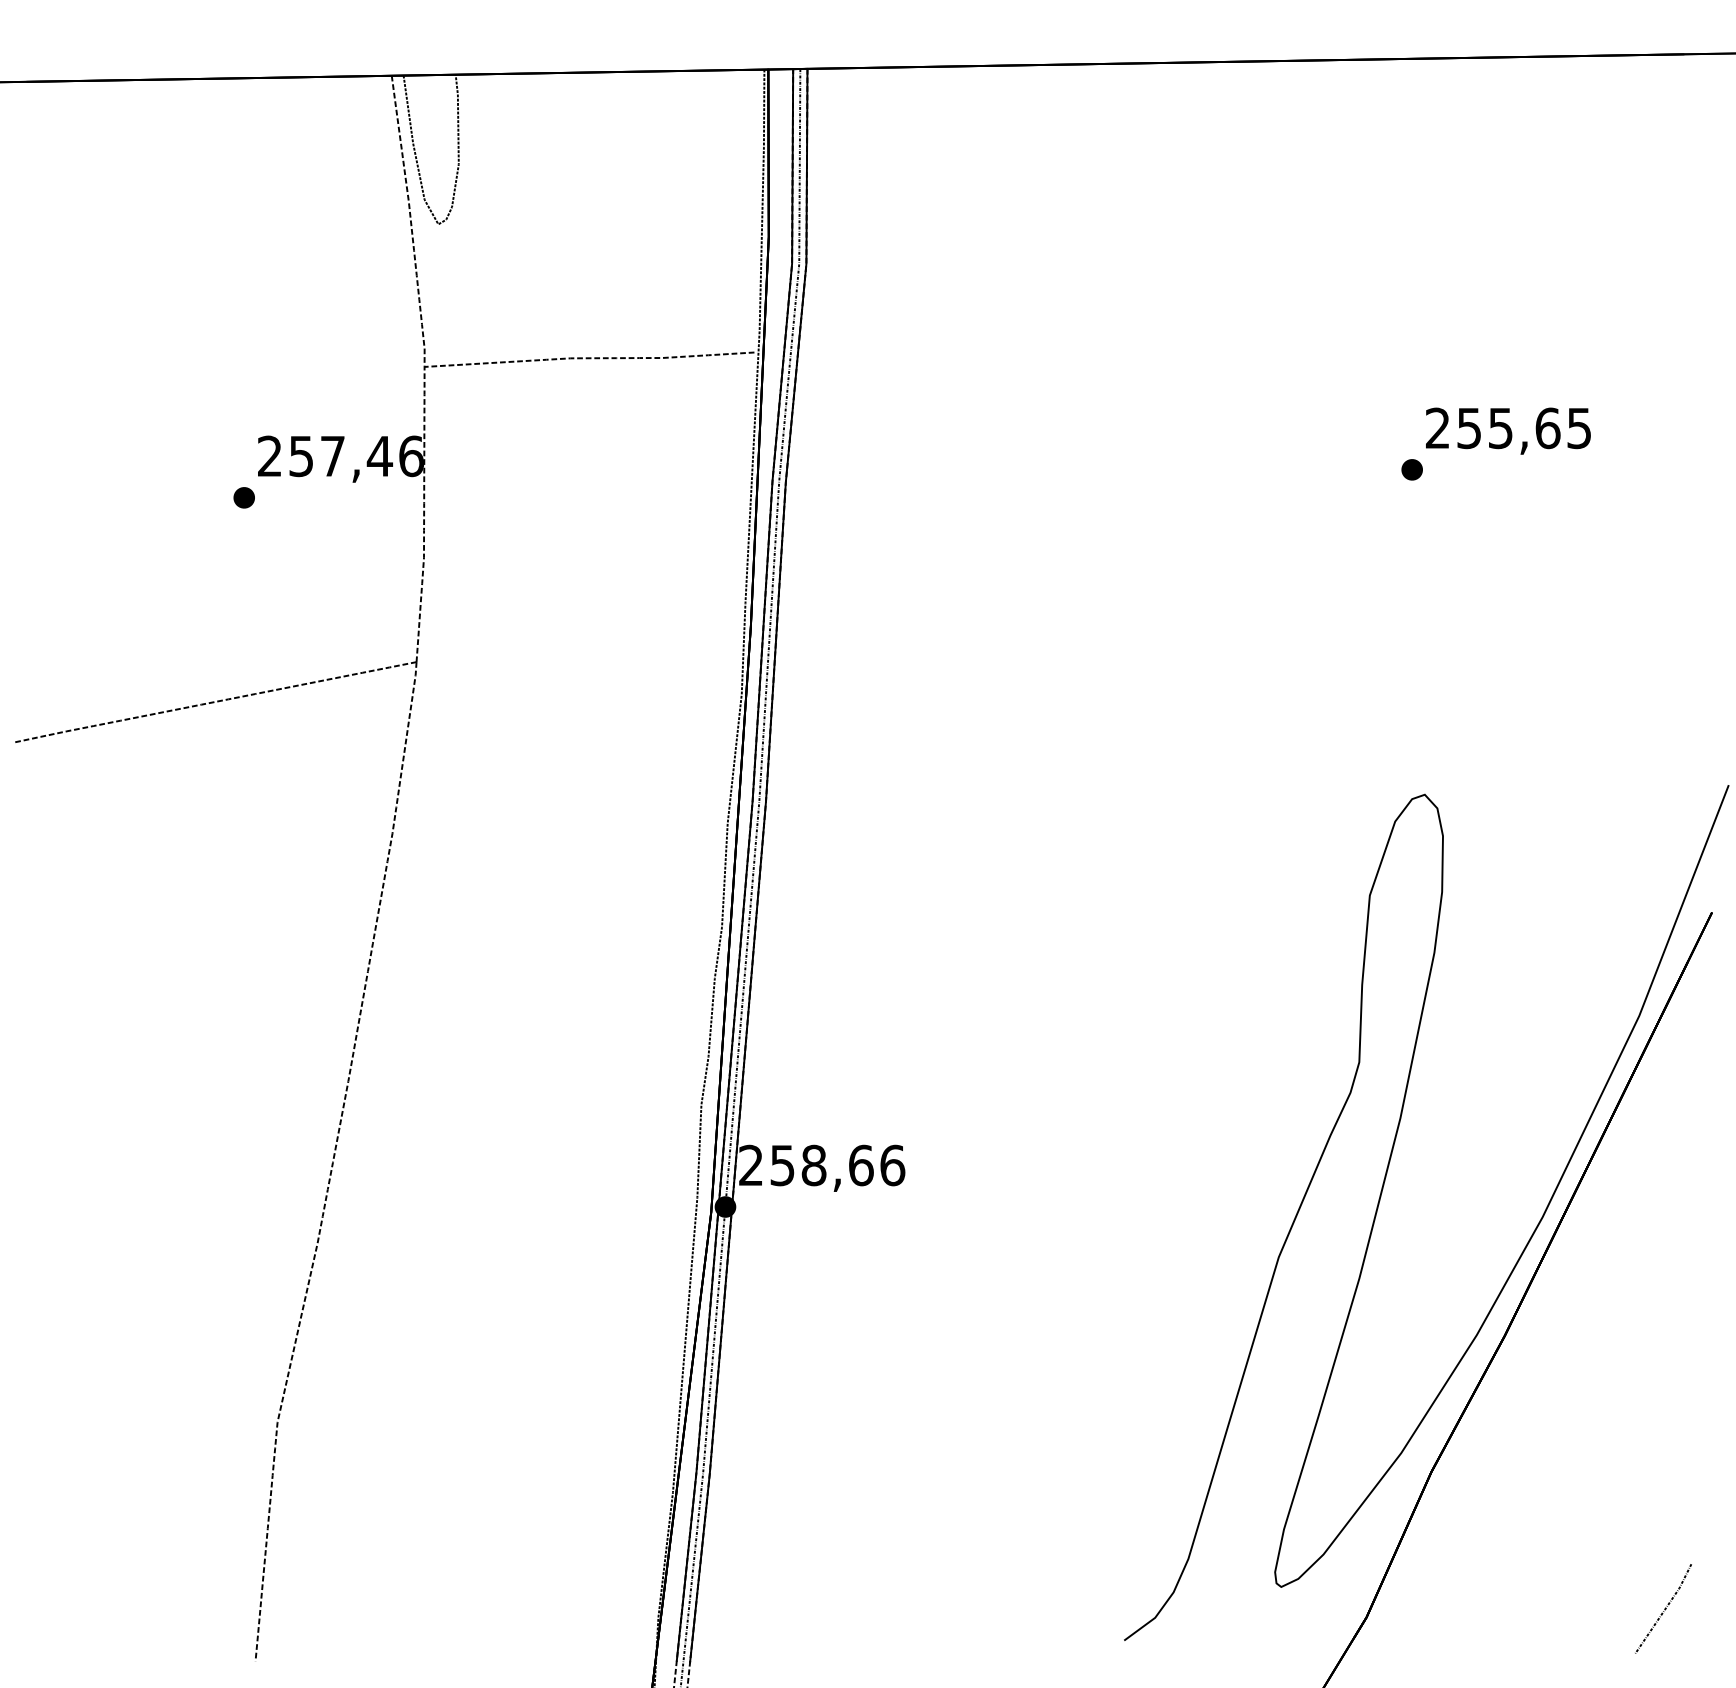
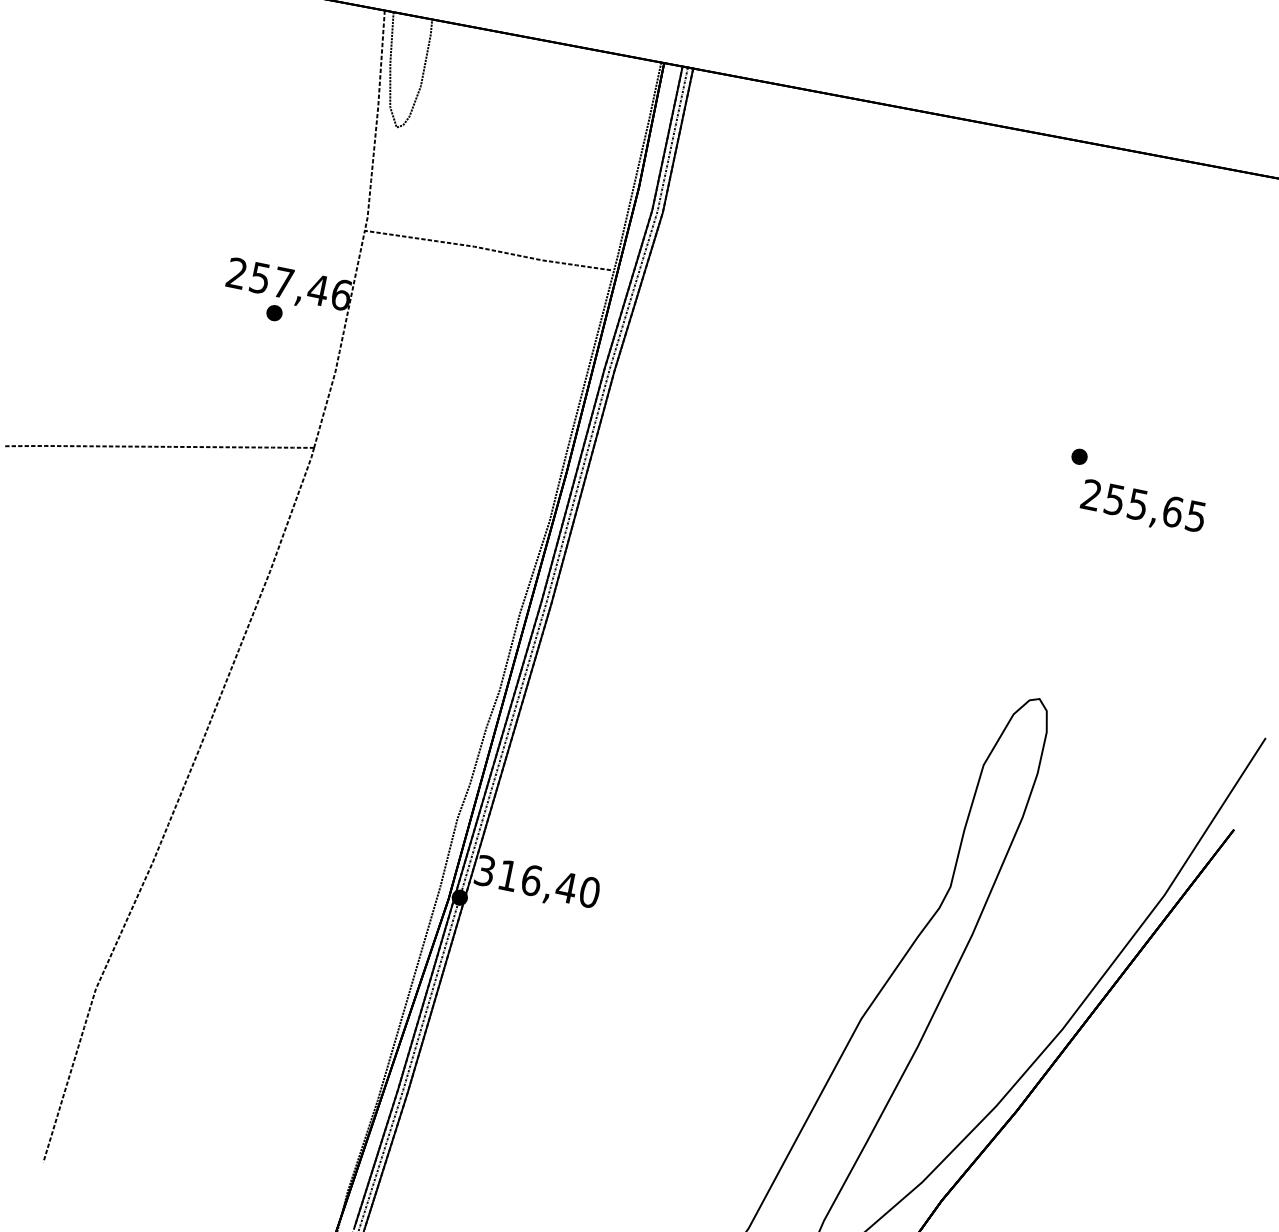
text: (1508, 430) -> (1143, 507), moved
part: (243, 497) -> (273, 312), moved
text: (822, 1165) -> (537, 881), 258,66 -> 316,40

